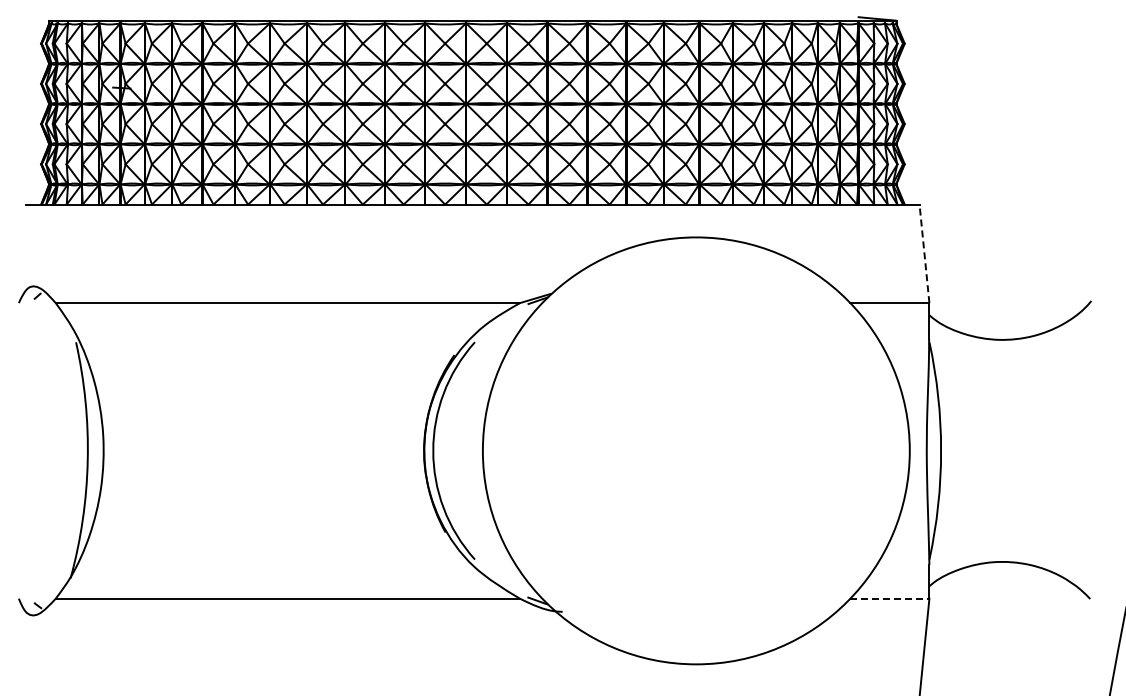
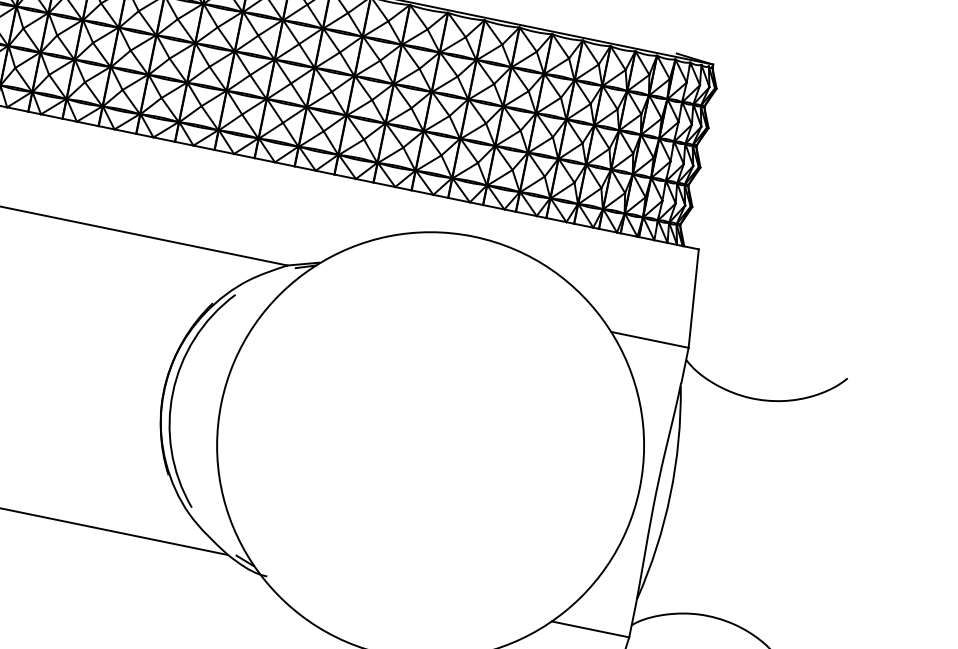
line: (924, 253) -> (693, 298), dashed -> solid
line: (889, 598) -> (590, 629), dashed -> solid

